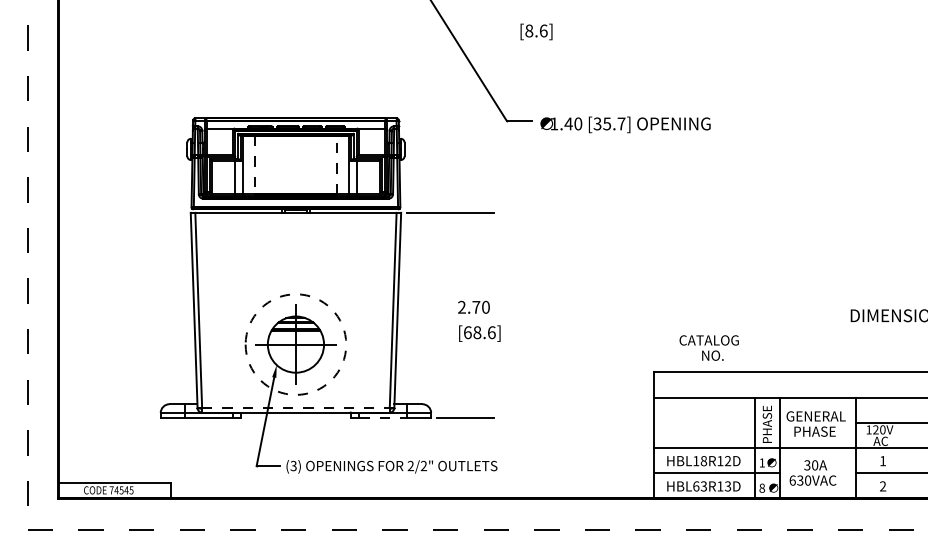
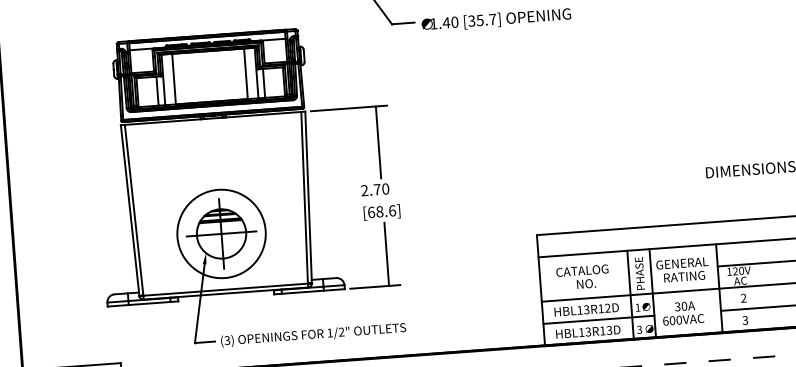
line: (254, 164) -> (173, 78), dashed -> solid
line: (336, 164) -> (245, 73), dashed -> solid
line: (481, 253) -> (378, 142), added
circle: (295, 344) -> (221, 233), dashed -> solid
text: (708, 347) -> (582, 276), moved
line: (481, 381) -> (386, 254), added
line: (295, 408) -> (225, 289), dashed -> solid
line: (383, 417) -> (303, 292), dashed -> solid
text: (818, 431) -> (685, 276), PHASE -> RATING
text: (703, 461) -> (586, 310), HBL18R12D -> HBL13R12D
text: (883, 461) -> (744, 298), 1 -> 2
text: (410, 465) -> (329, 332), 2/2" -> 1/2"
text: (800, 480) -> (672, 320), 630VAC -> 600VAC
text: (696, 486) -> (581, 332), HBL63R13D -> HBL13R13D
text: (883, 486) -> (745, 320), 2 -> 3
text: (762, 488) -> (639, 330), 8 -> 3

